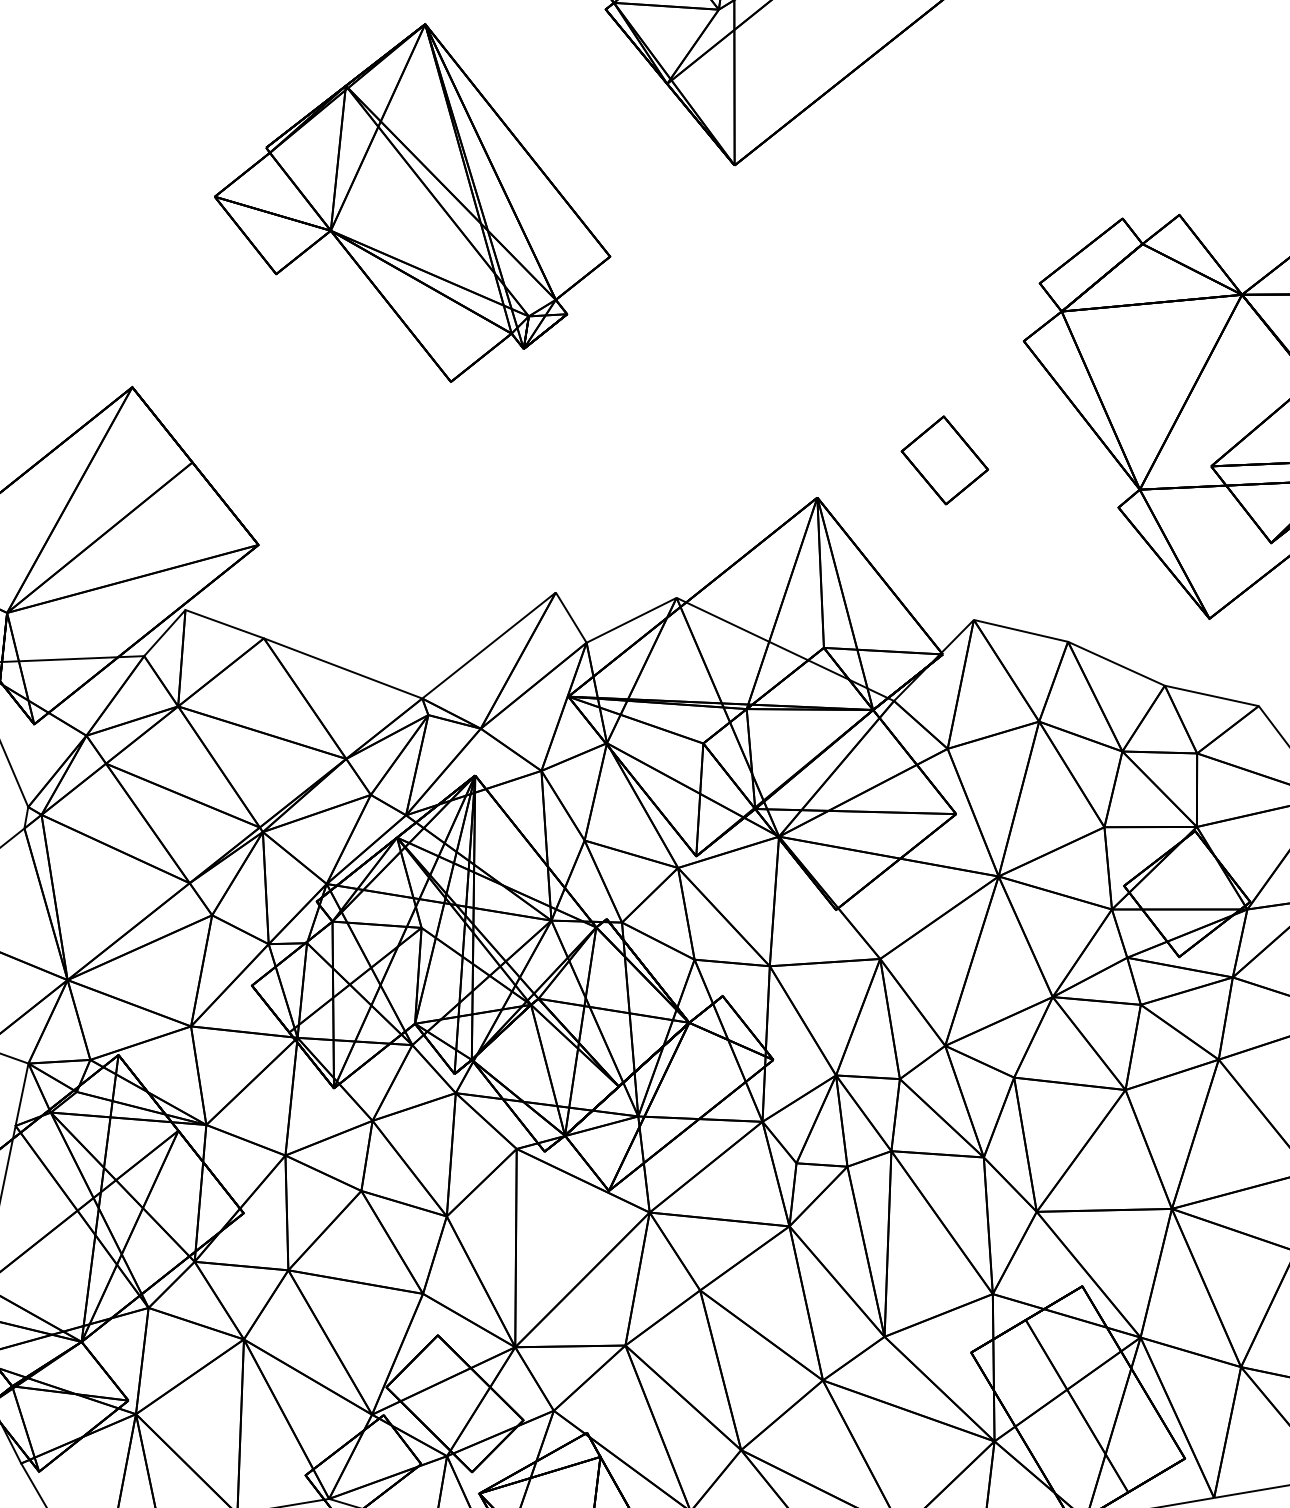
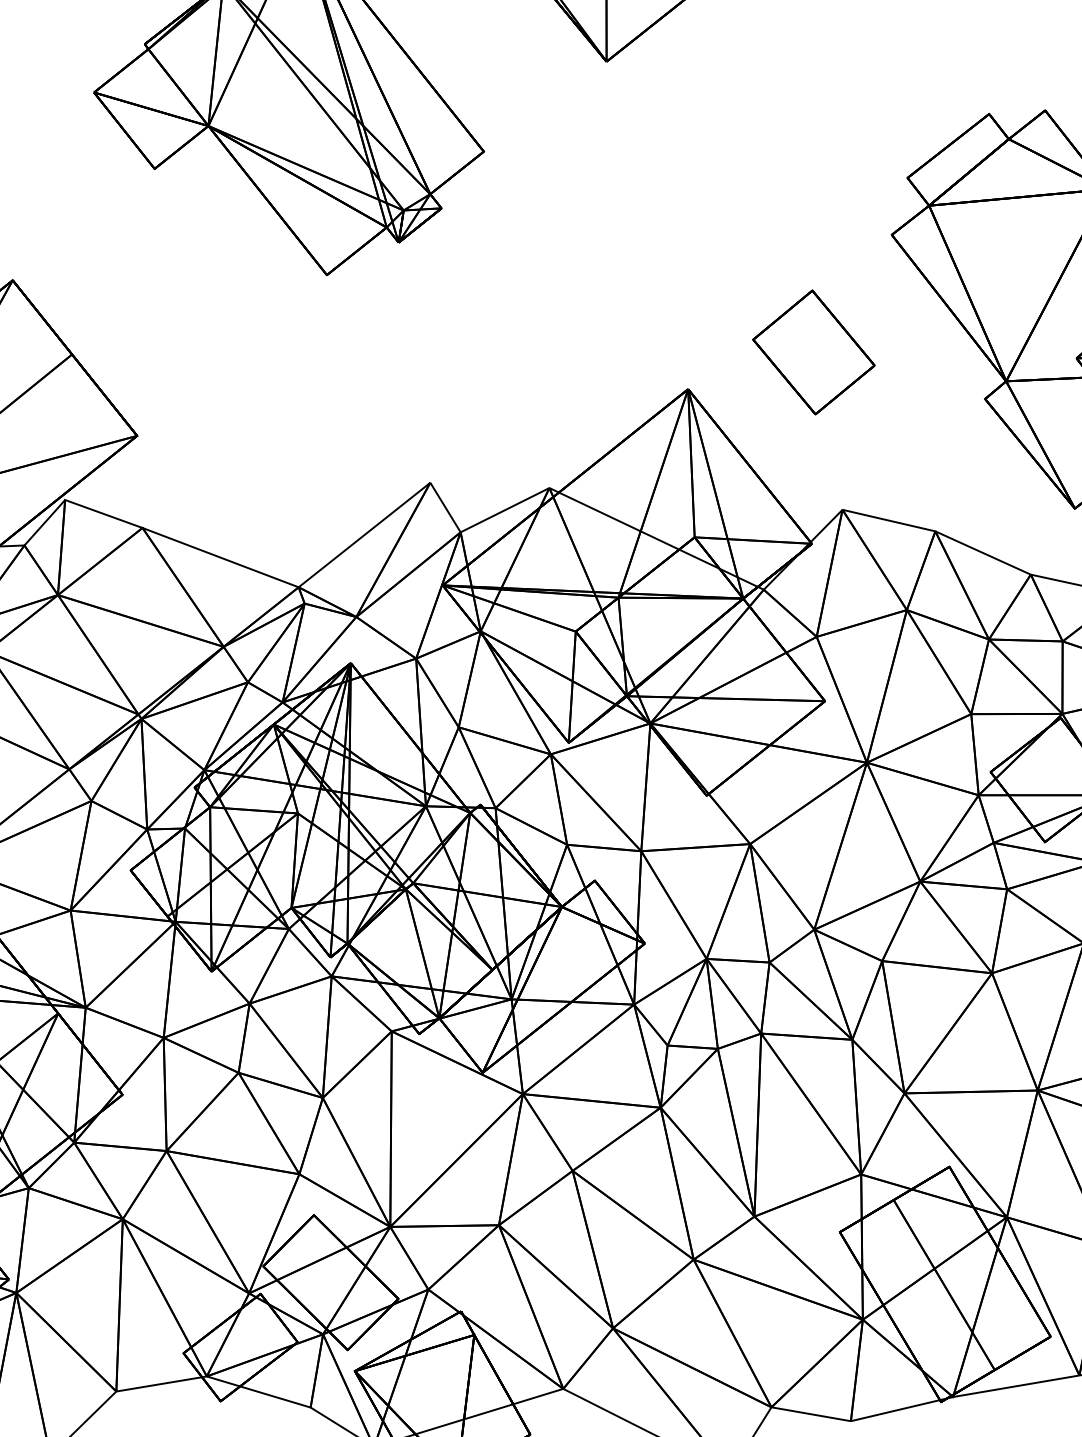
part: (944, 460) -> (813, 352), size x1.43

